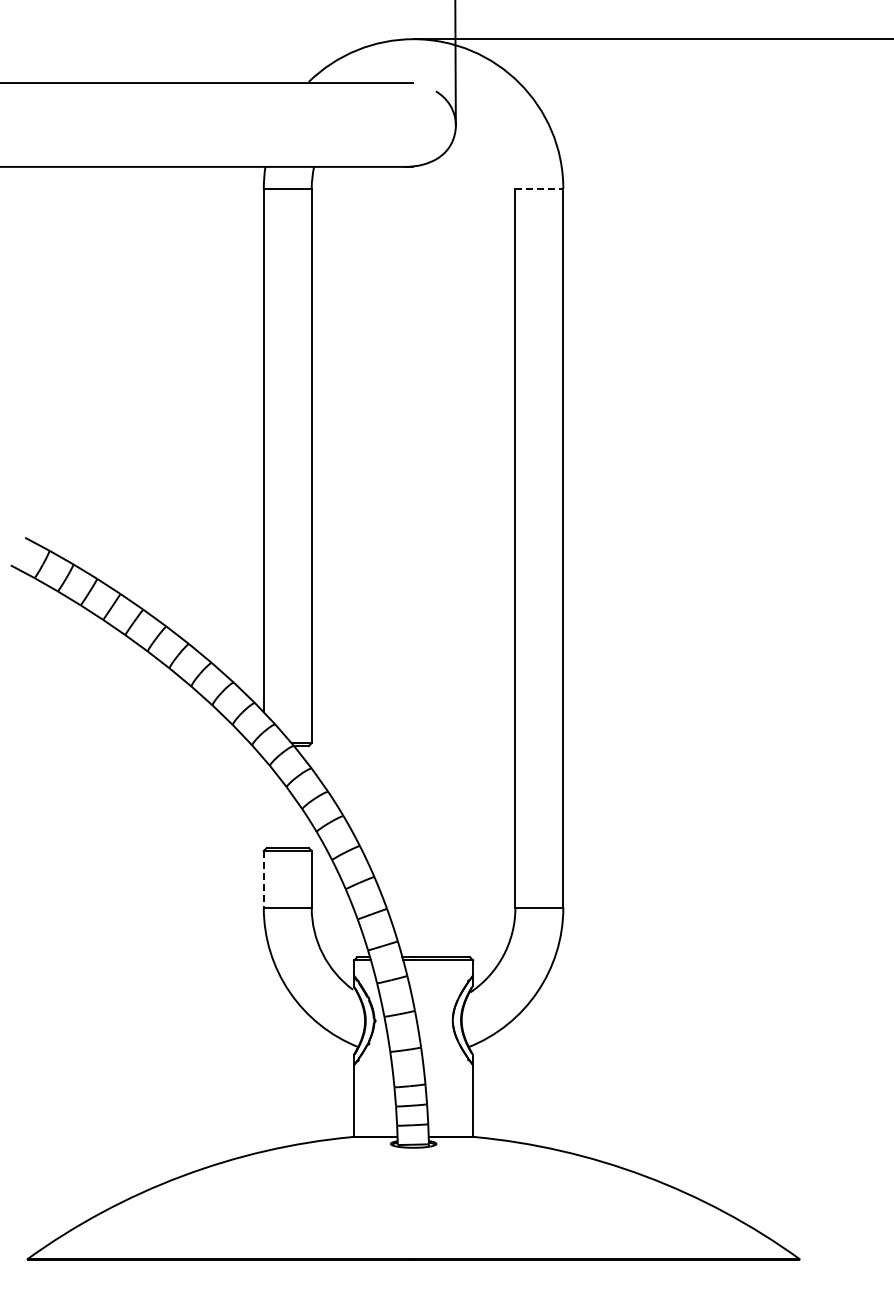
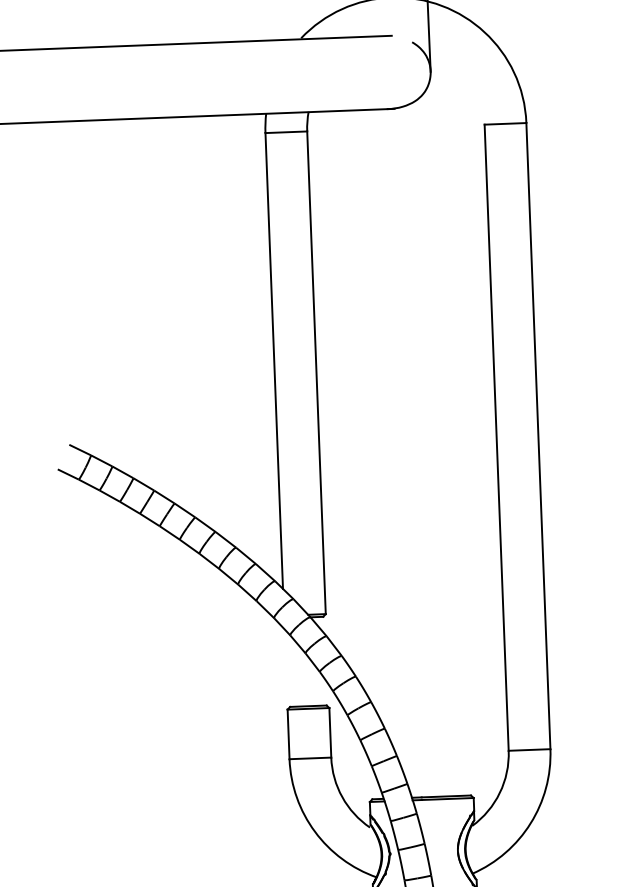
line: (539, 188) -> (505, 123), dashed -> solid
line: (263, 879) -> (288, 734), dashed -> solid

